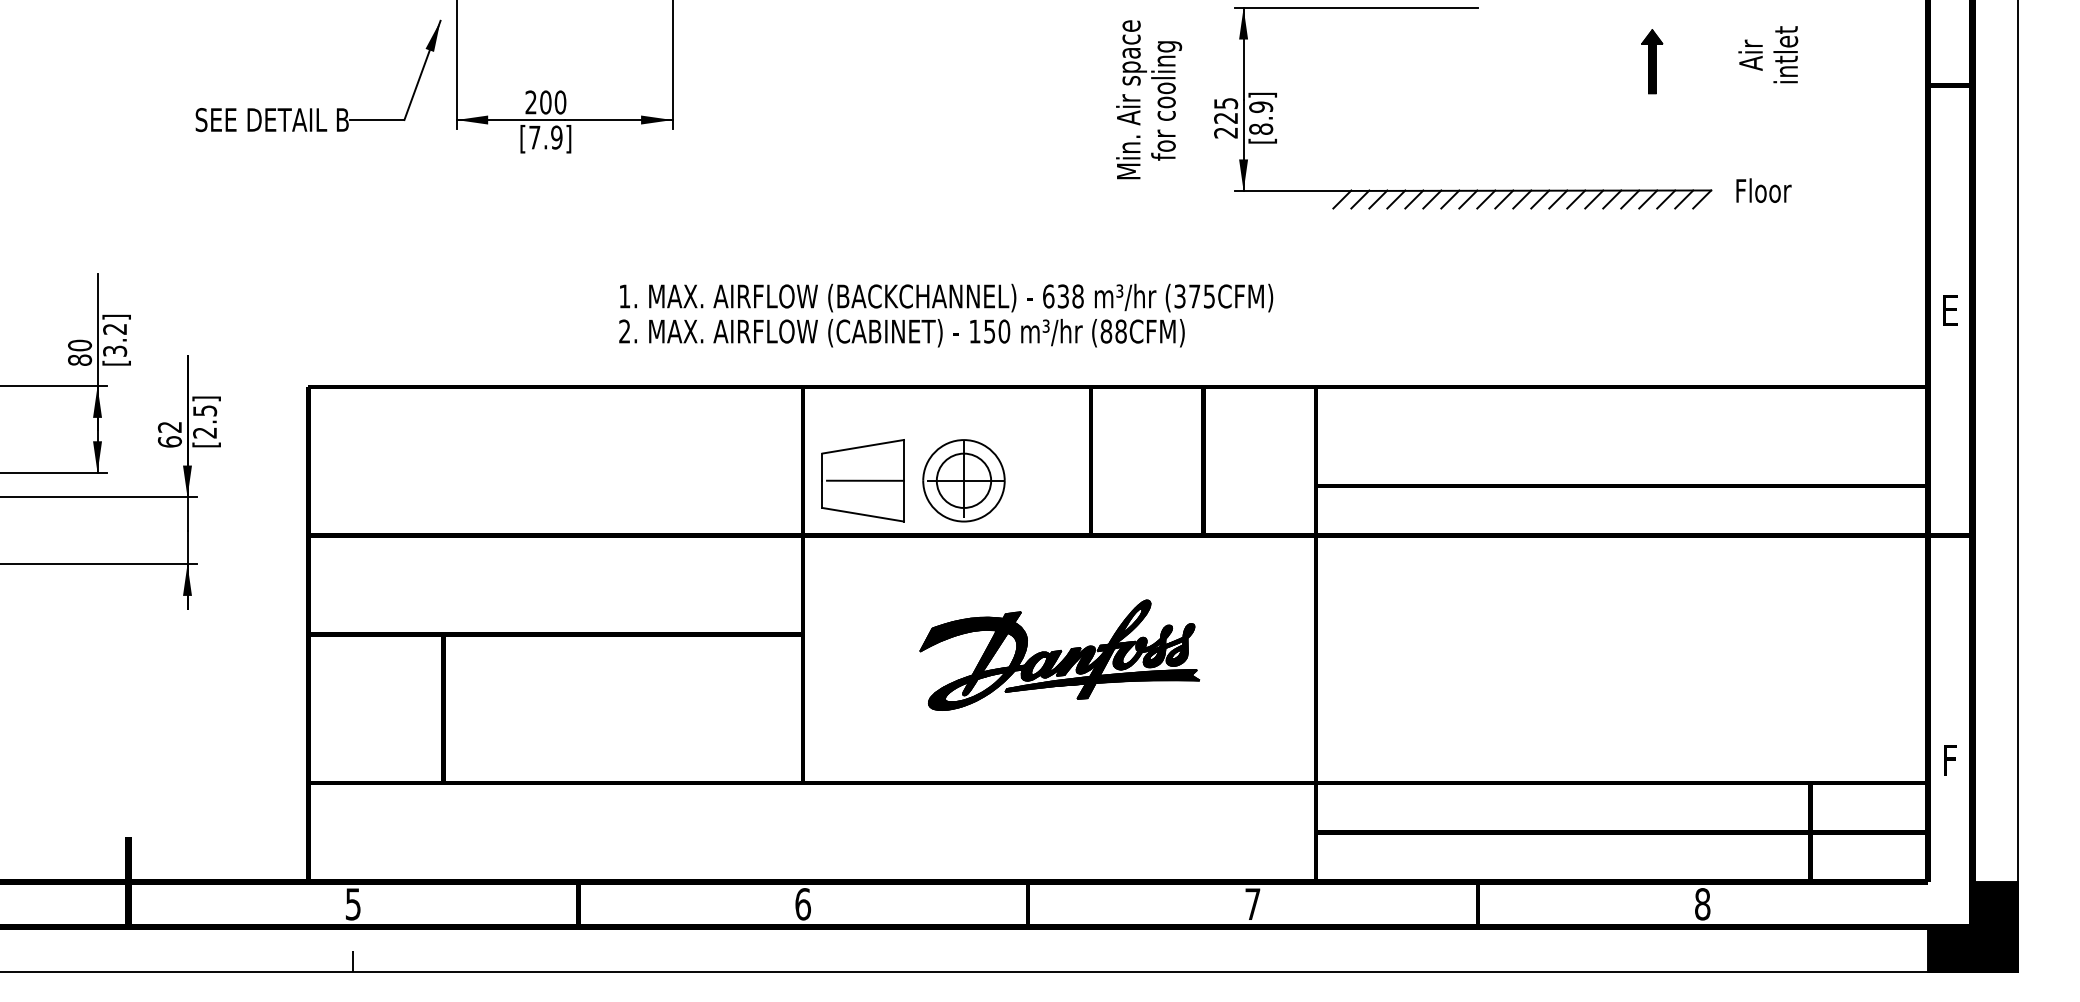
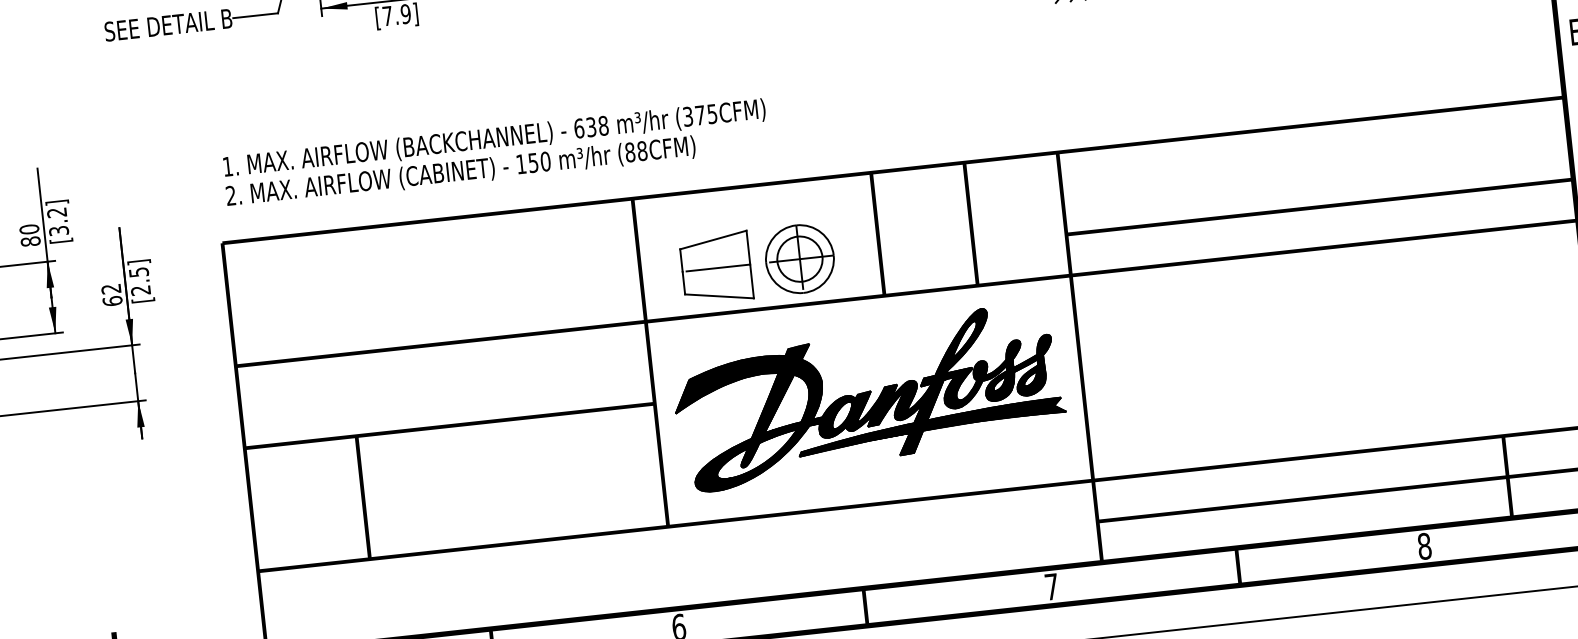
text: (946, 315) -> (496, 153), moved
part: (904, 480) -> (750, 264), moved
part: (1059, 655) -> (869, 398), size x1.67

